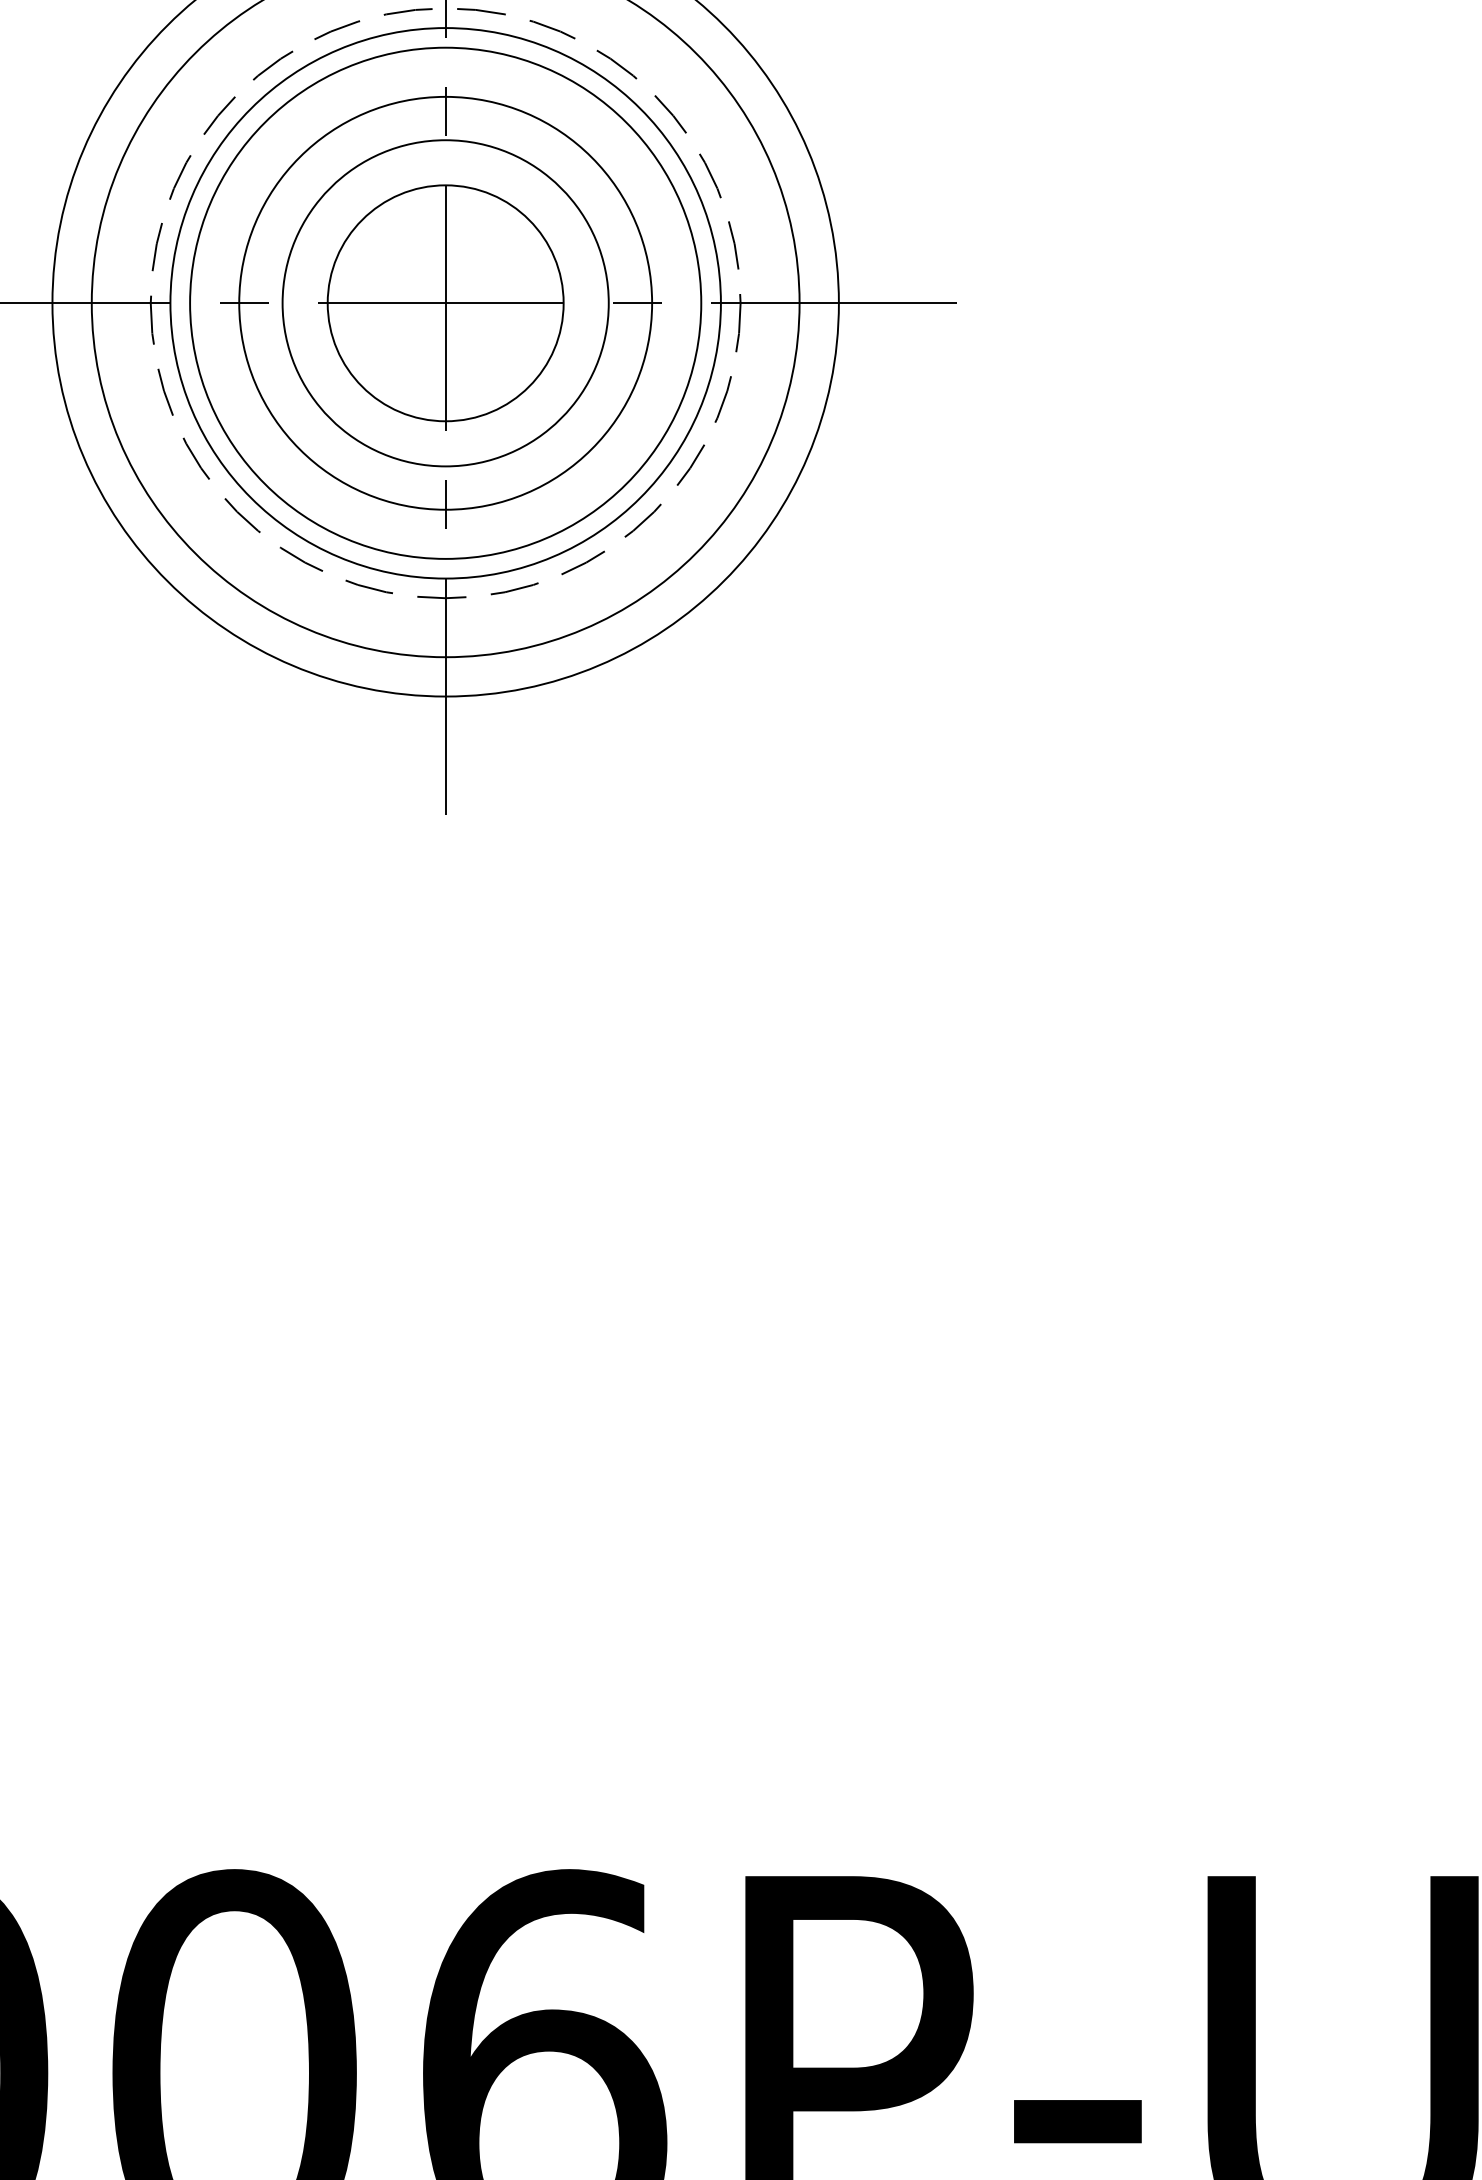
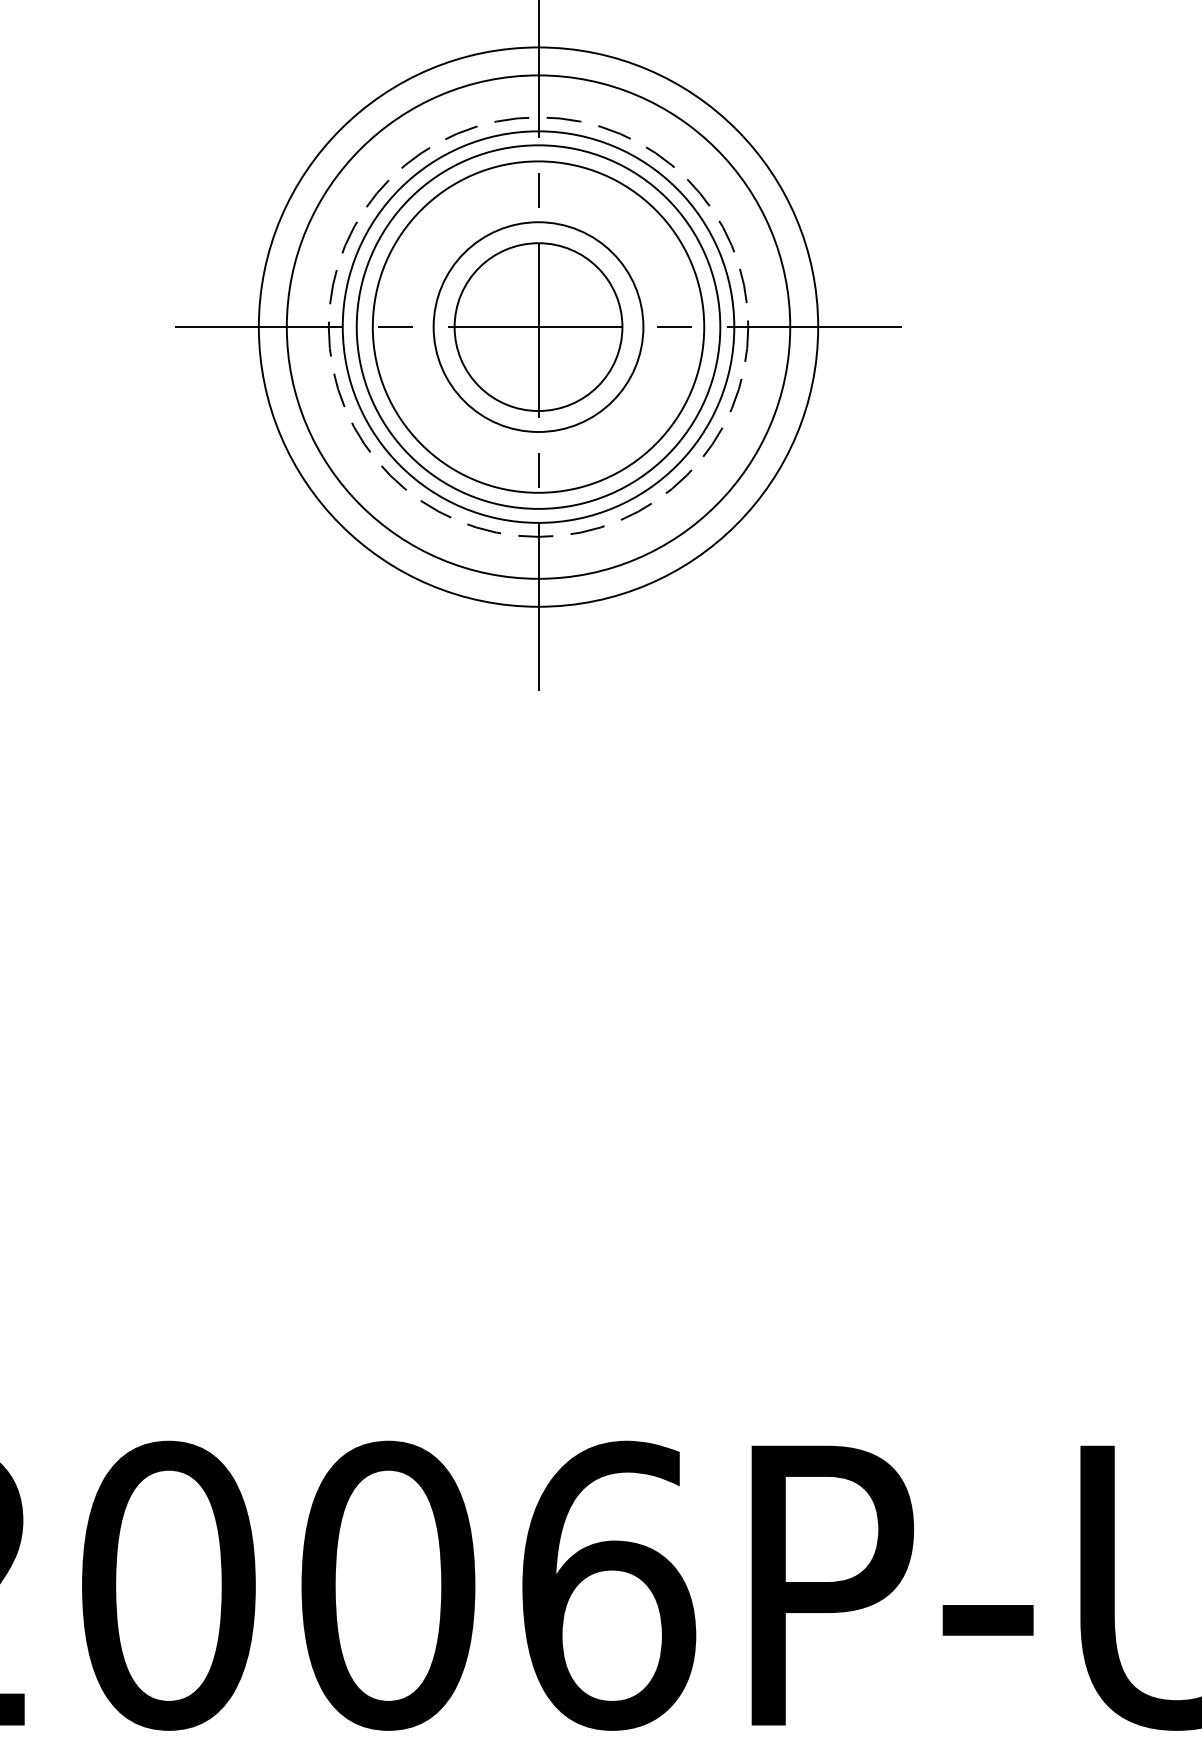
circle: (445, 302) -> (538, 326), size x1.43
circle: (445, 303) -> (538, 327), size x0.71

